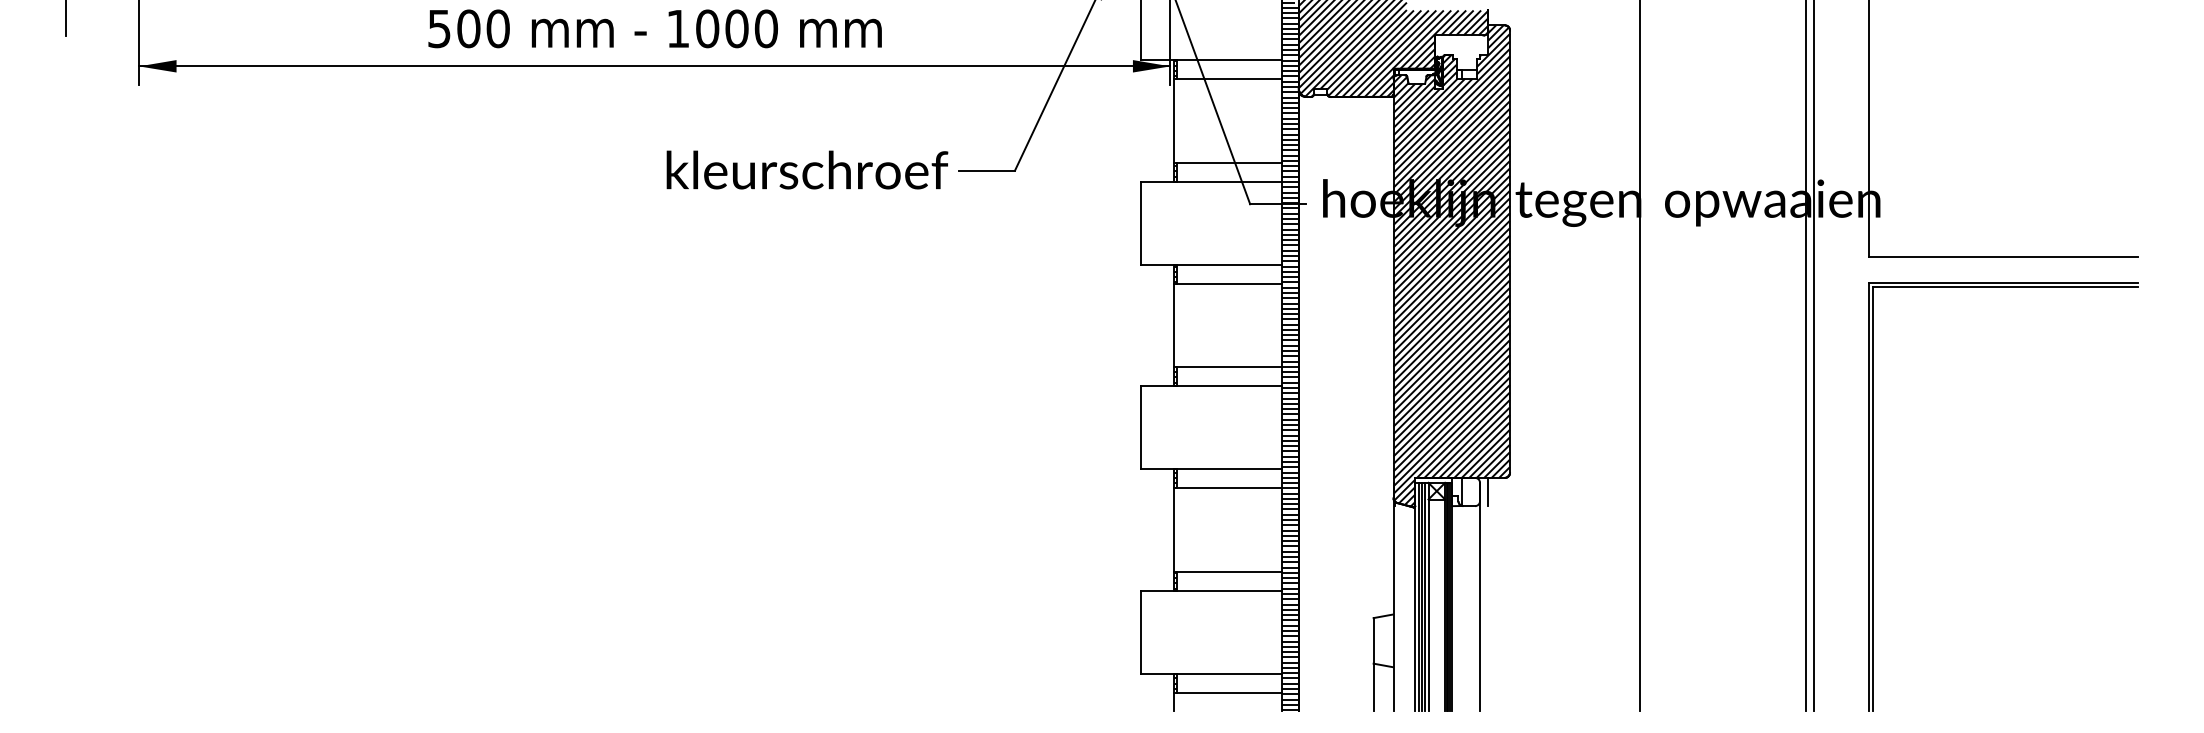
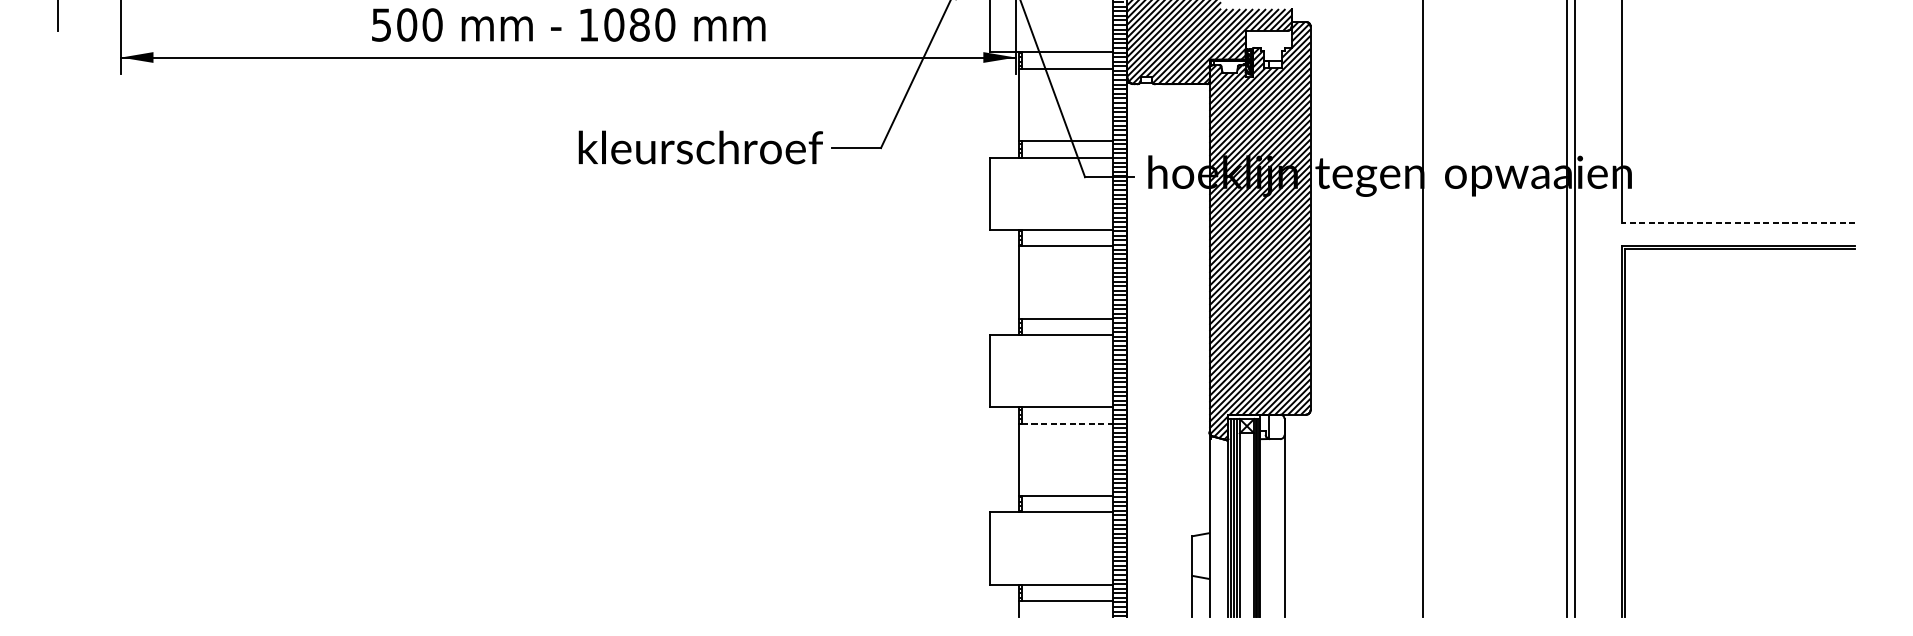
text: (736, 28) -> (639, 24), 1000 -> 1080
line: (2003, 256) -> (1738, 222), solid -> dashed
line: (1230, 488) -> (1067, 423), solid -> dashed
line: (1488, 491) -> (1291, 426), removed

